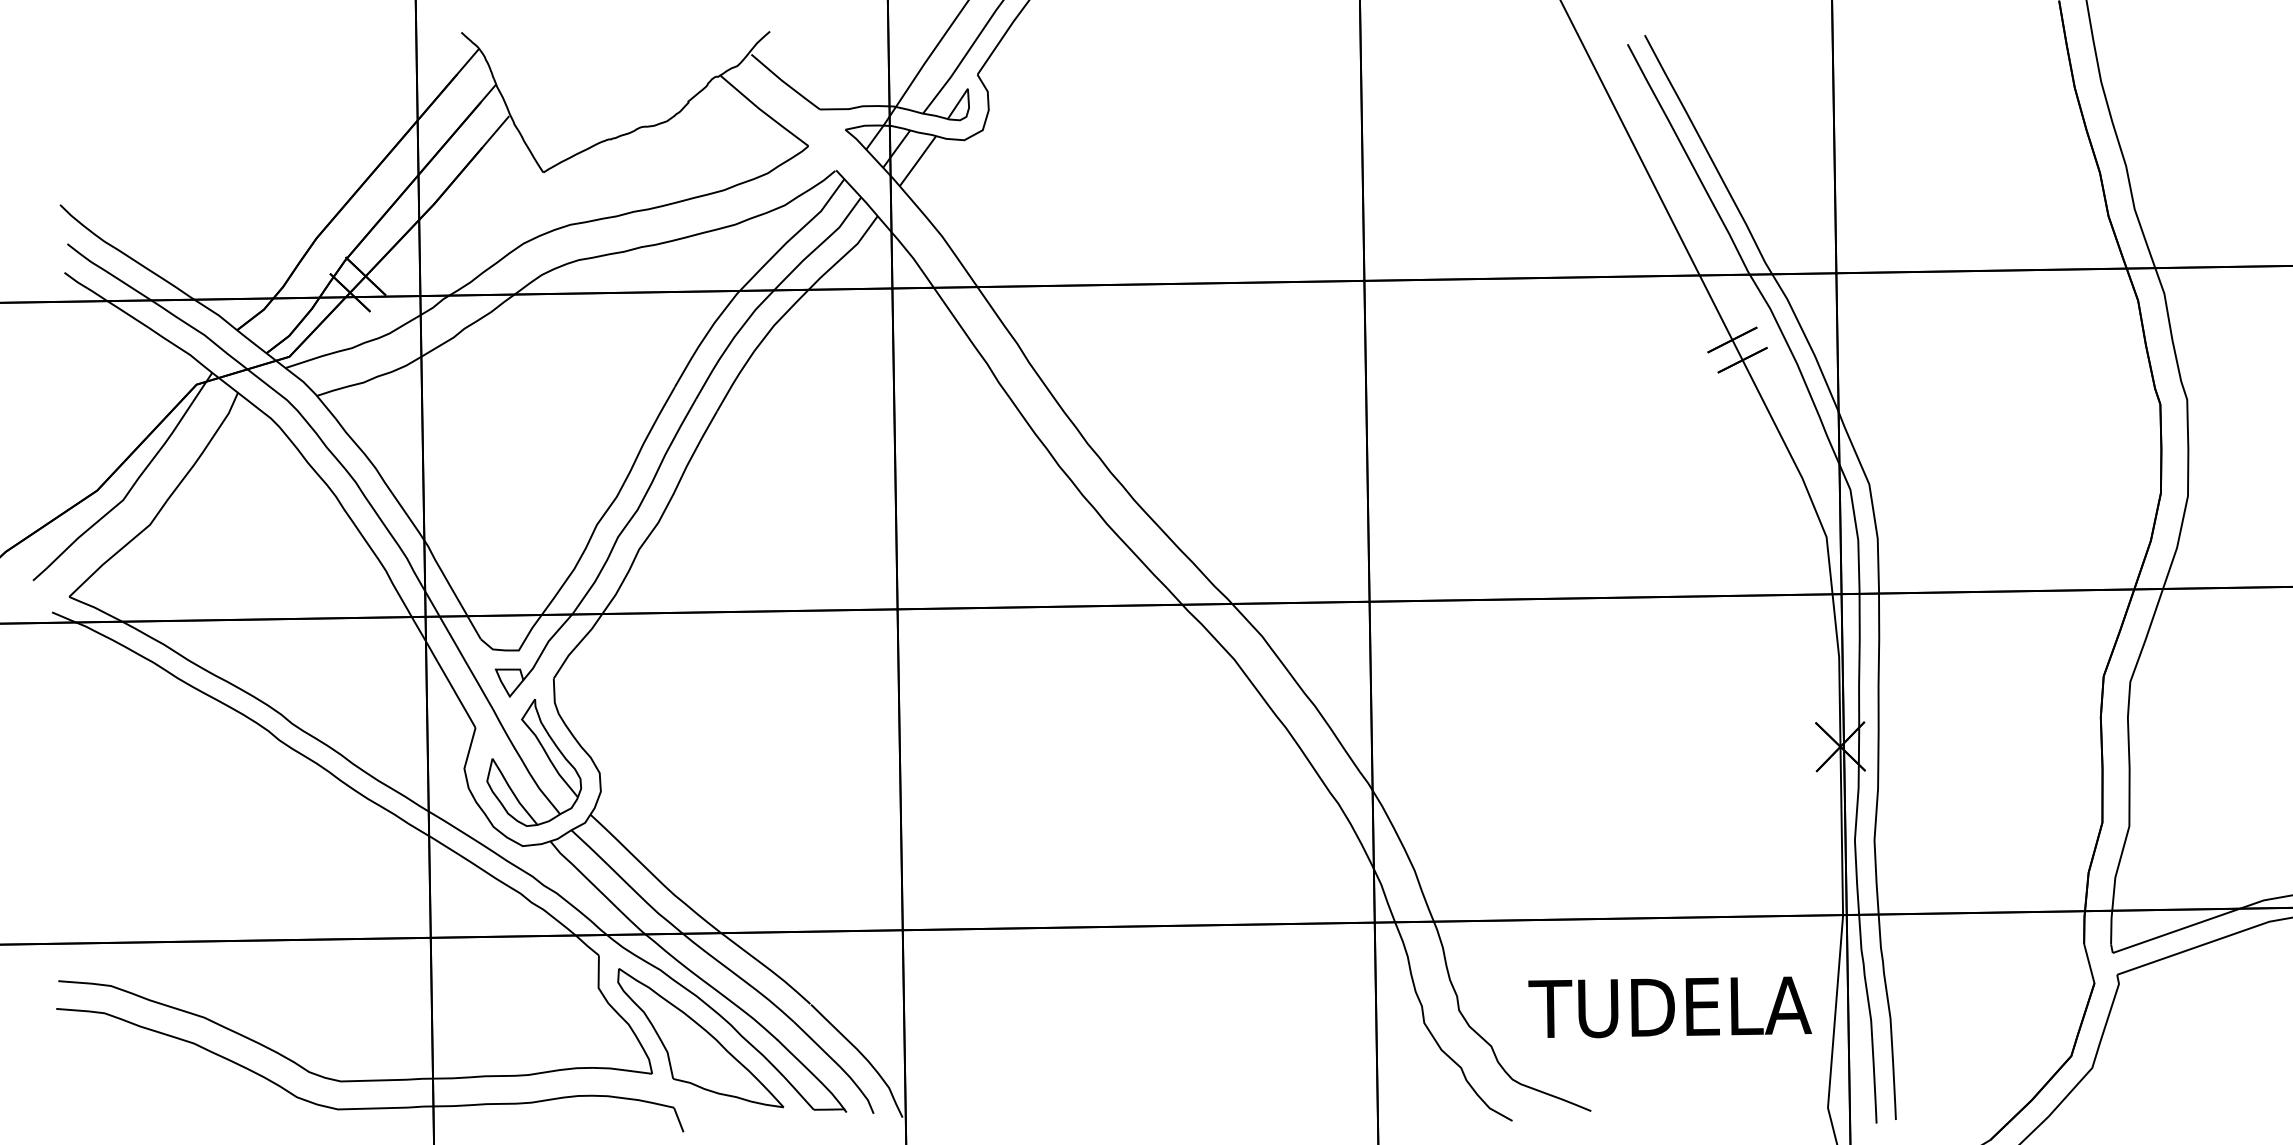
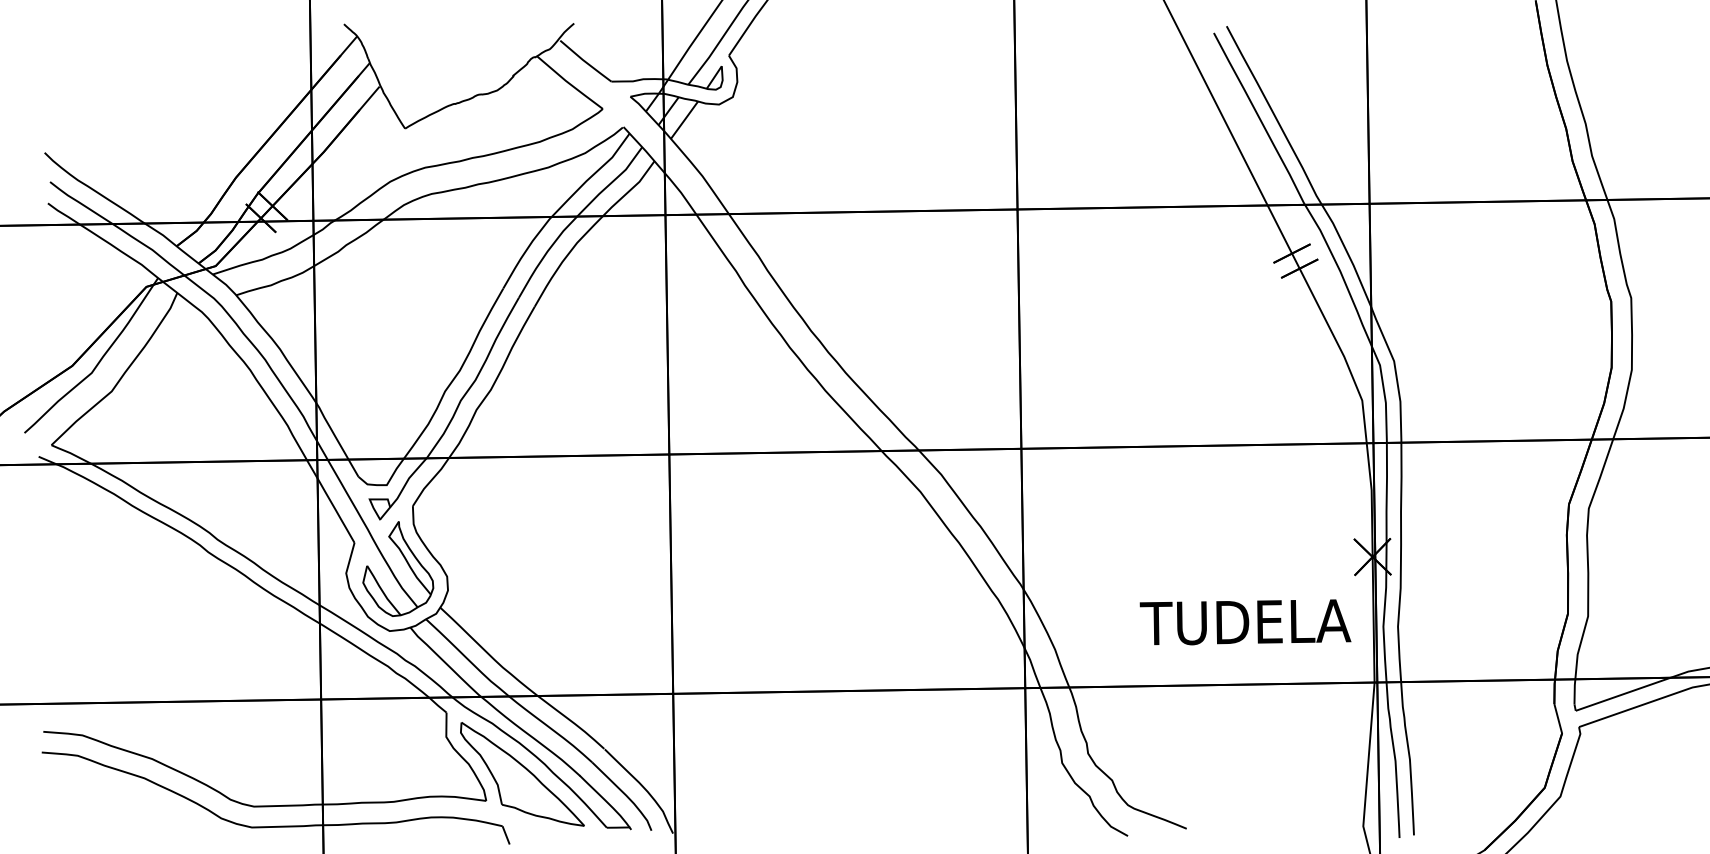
text: (1669, 1007) -> (1245, 622), moved

